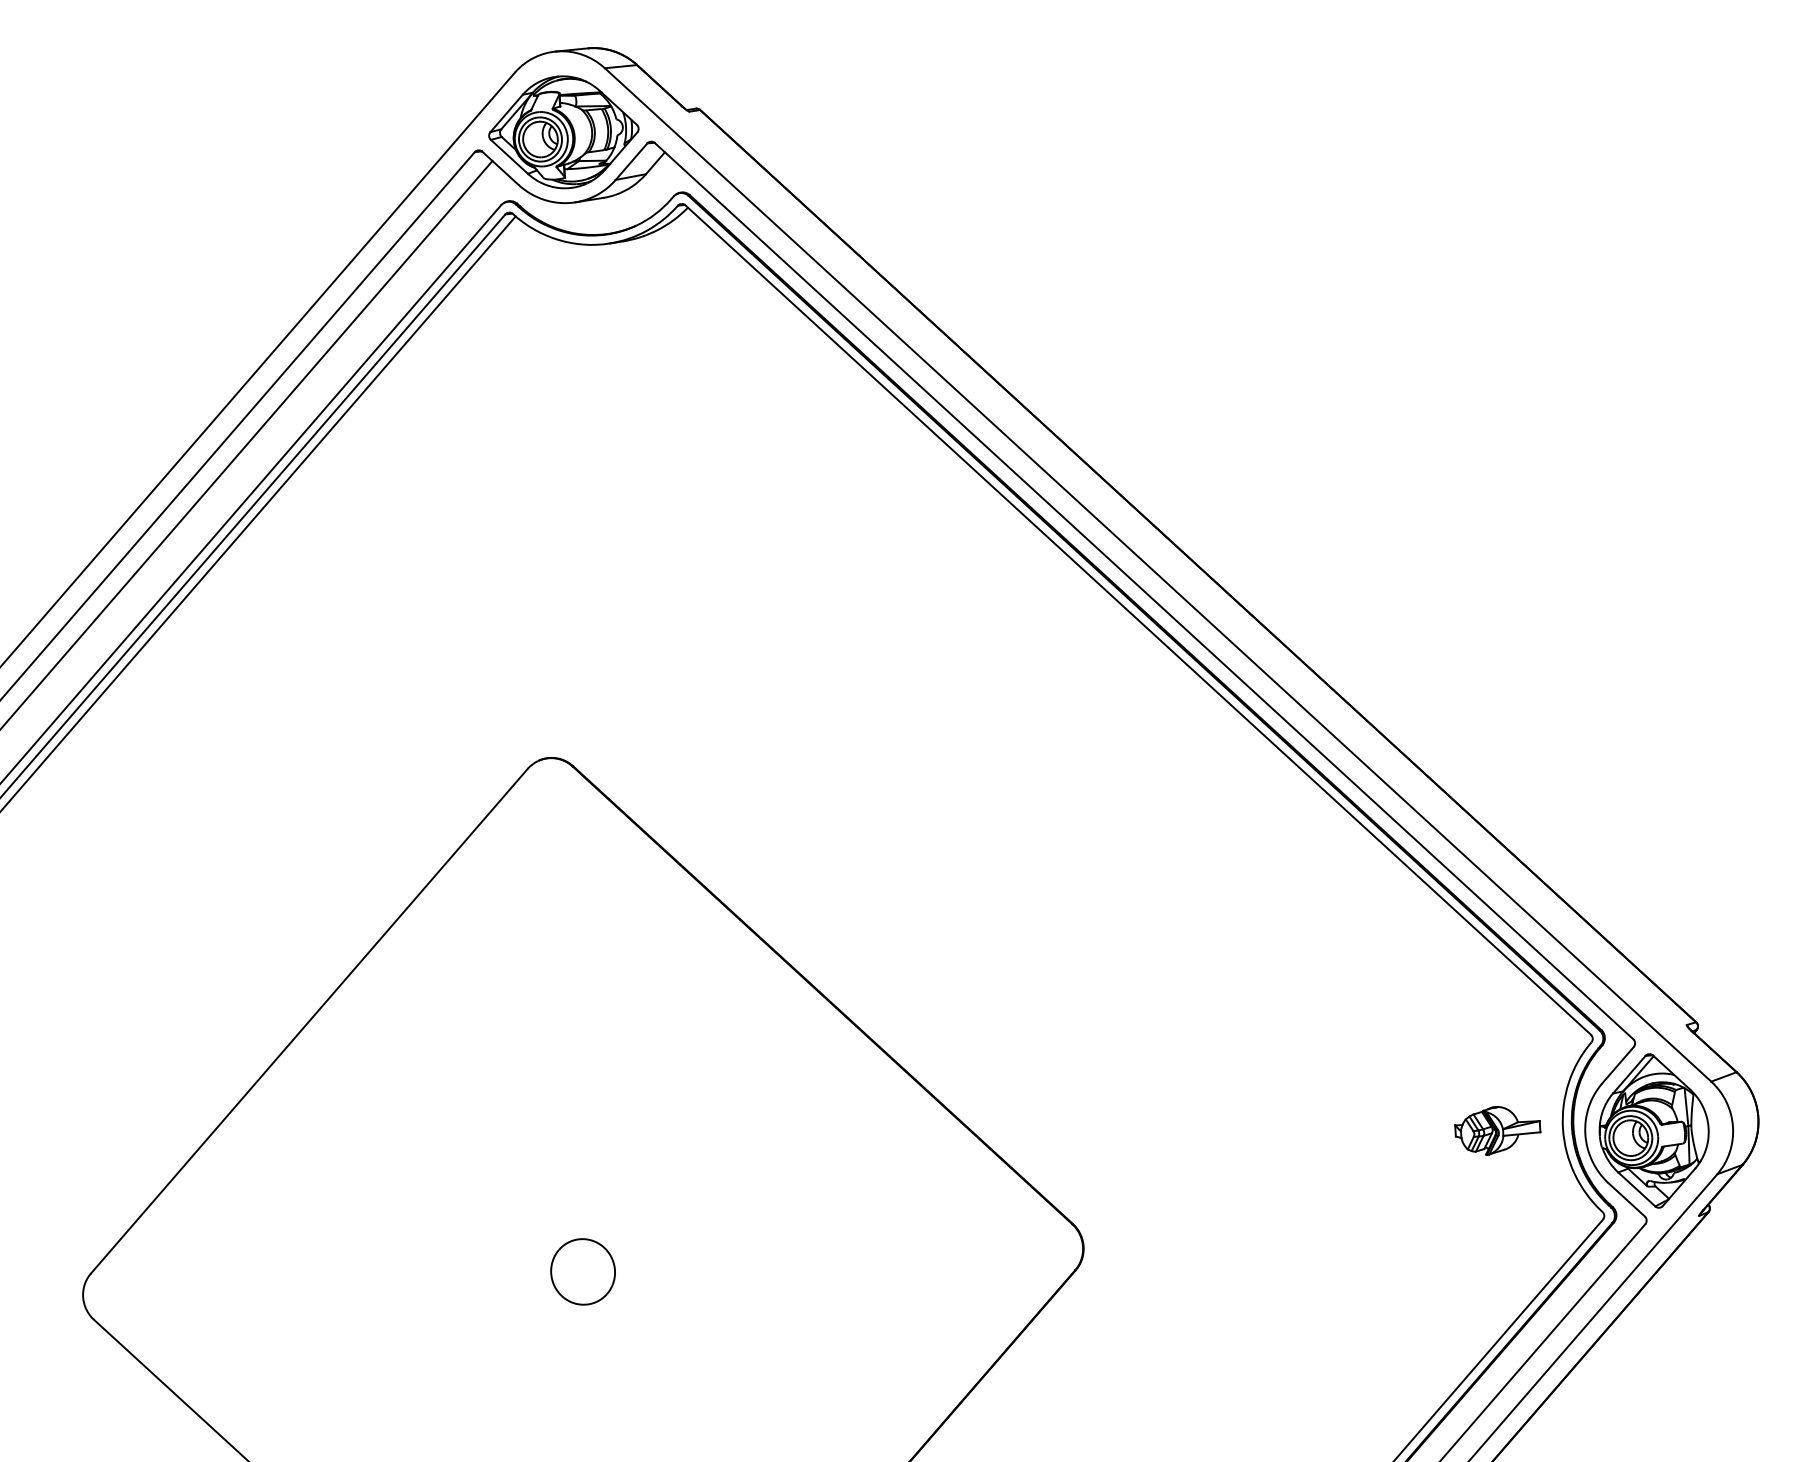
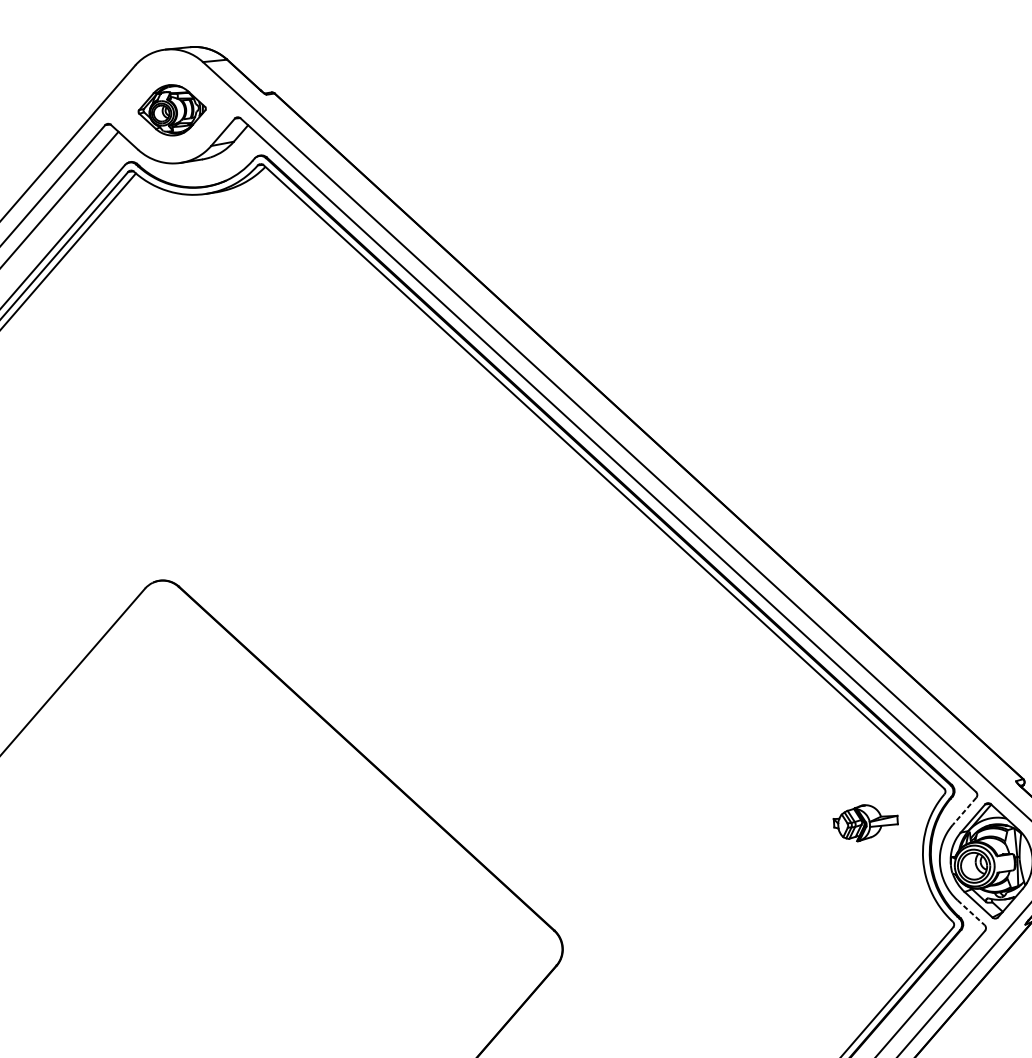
part: (563, 132) -> (171, 110), size x0.6
line: (1617, 1065) -> (964, 811), solid -> dashed
part: (1497, 1130) -> (865, 822), moved
line: (1627, 1200) -> (971, 913), solid -> dashed
part: (582, 1271) -> (186, 966), removed

